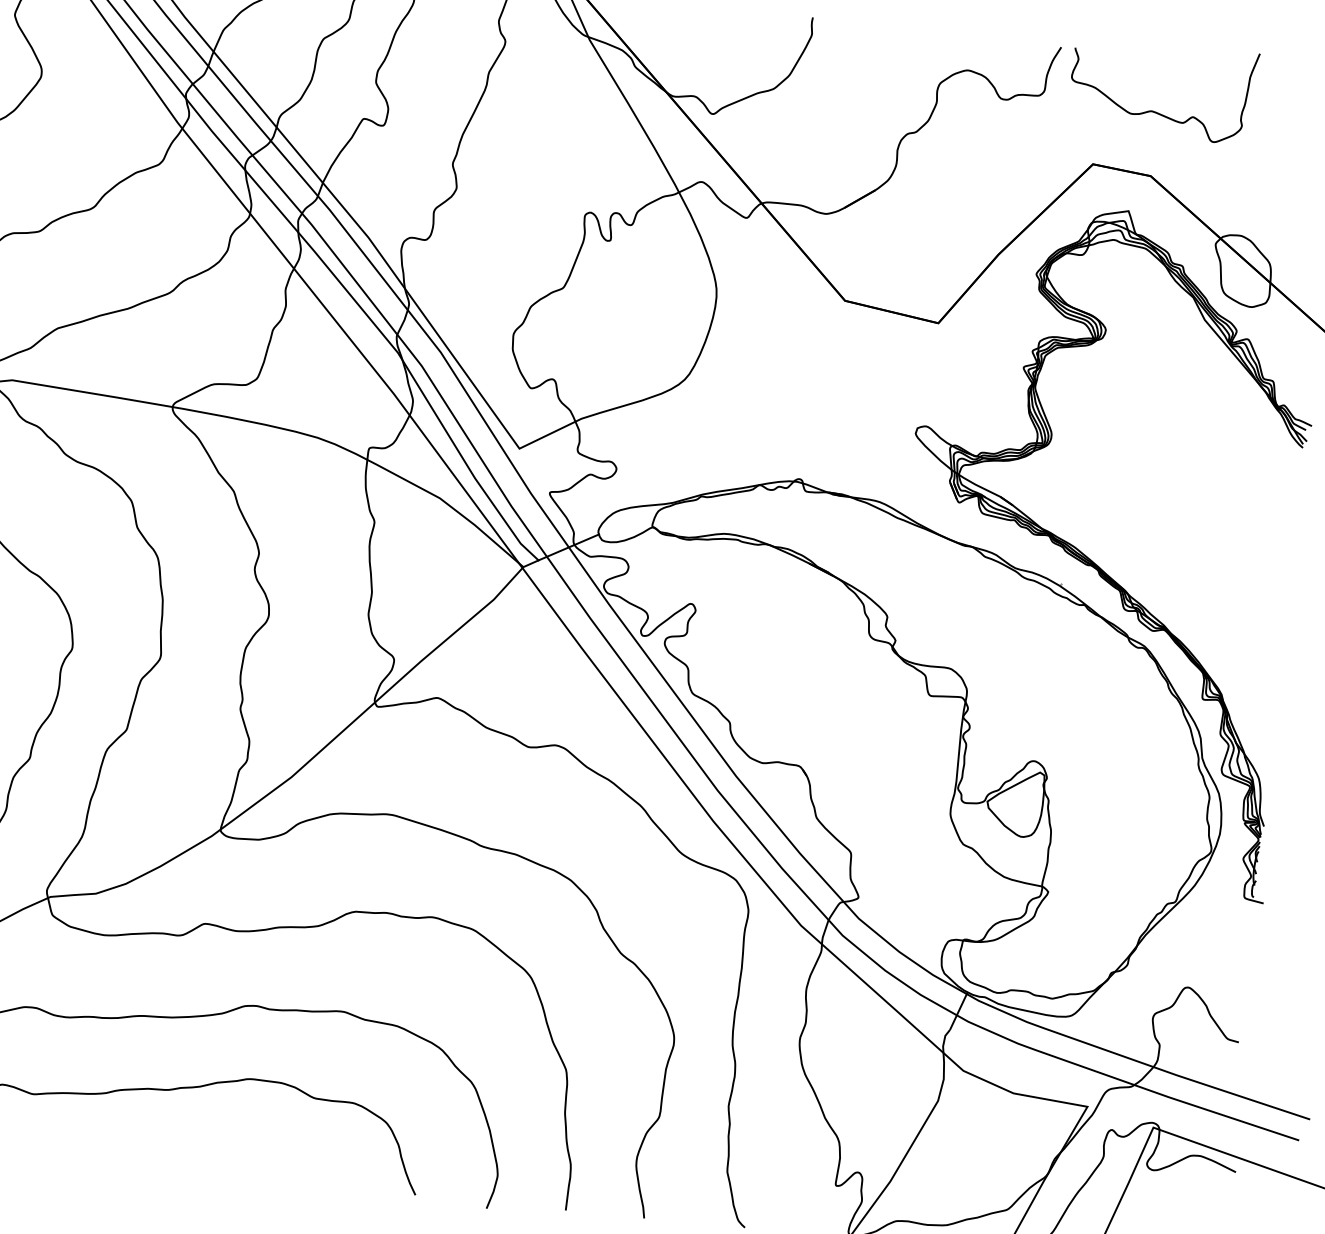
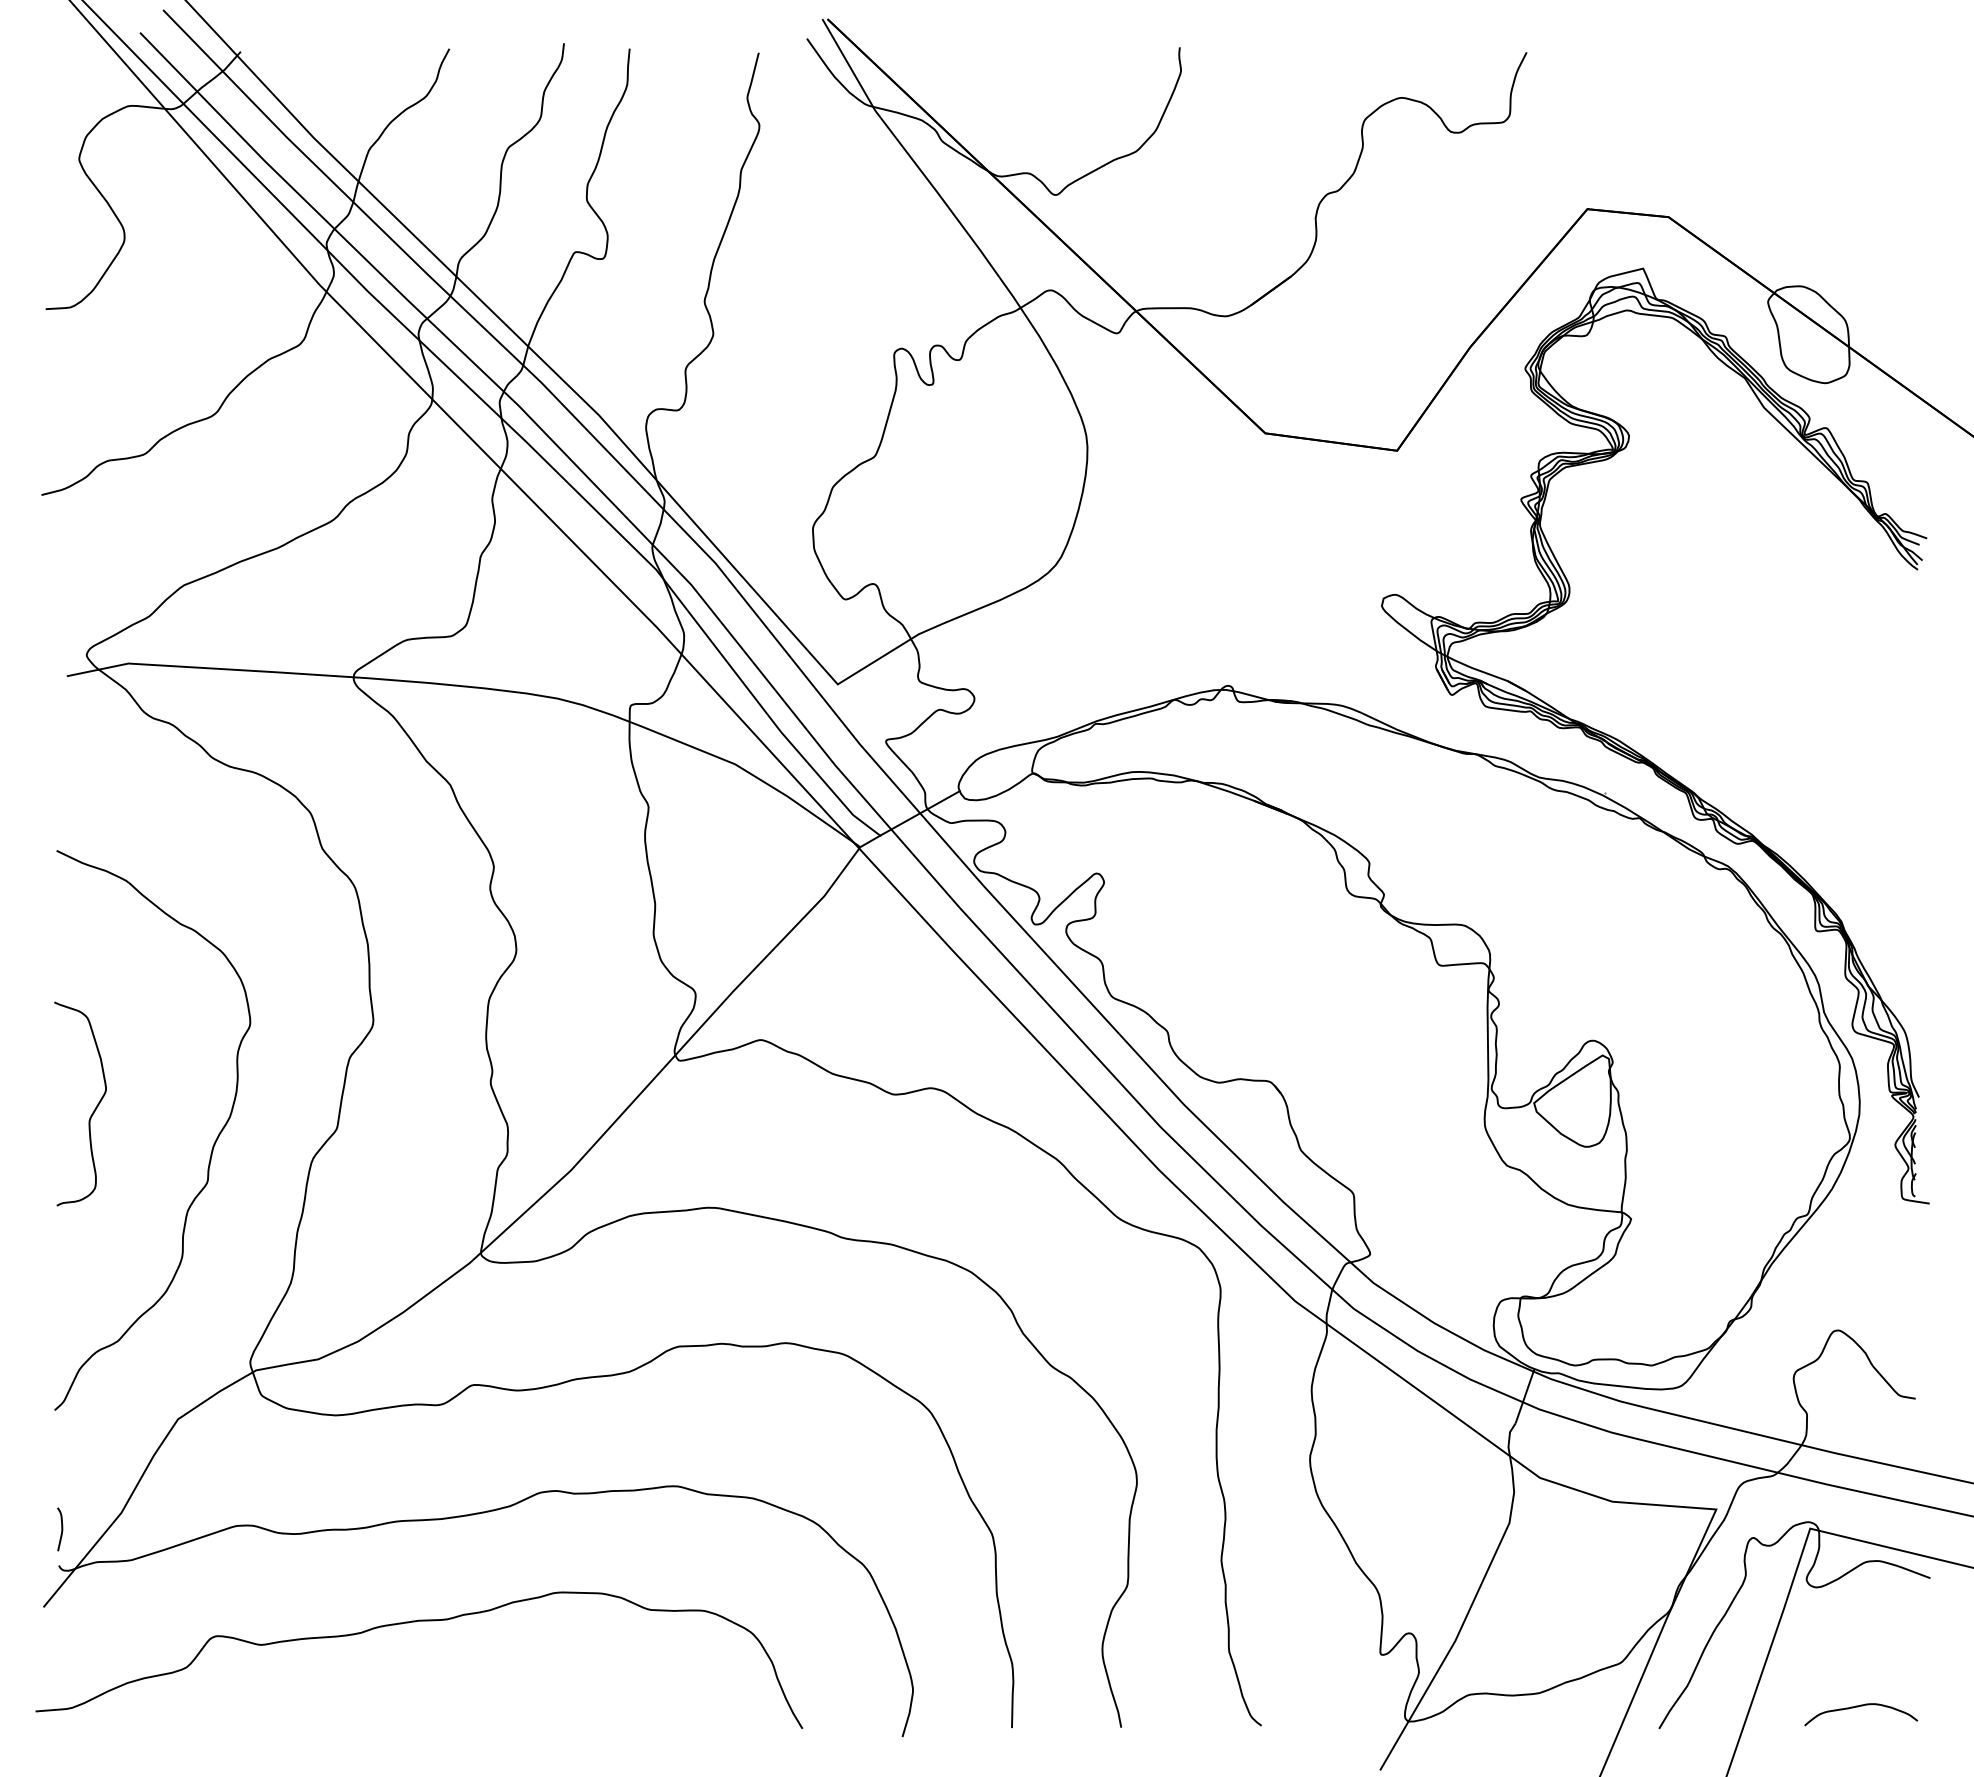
curve: (1155, 111) -> (1666, 127), removed

